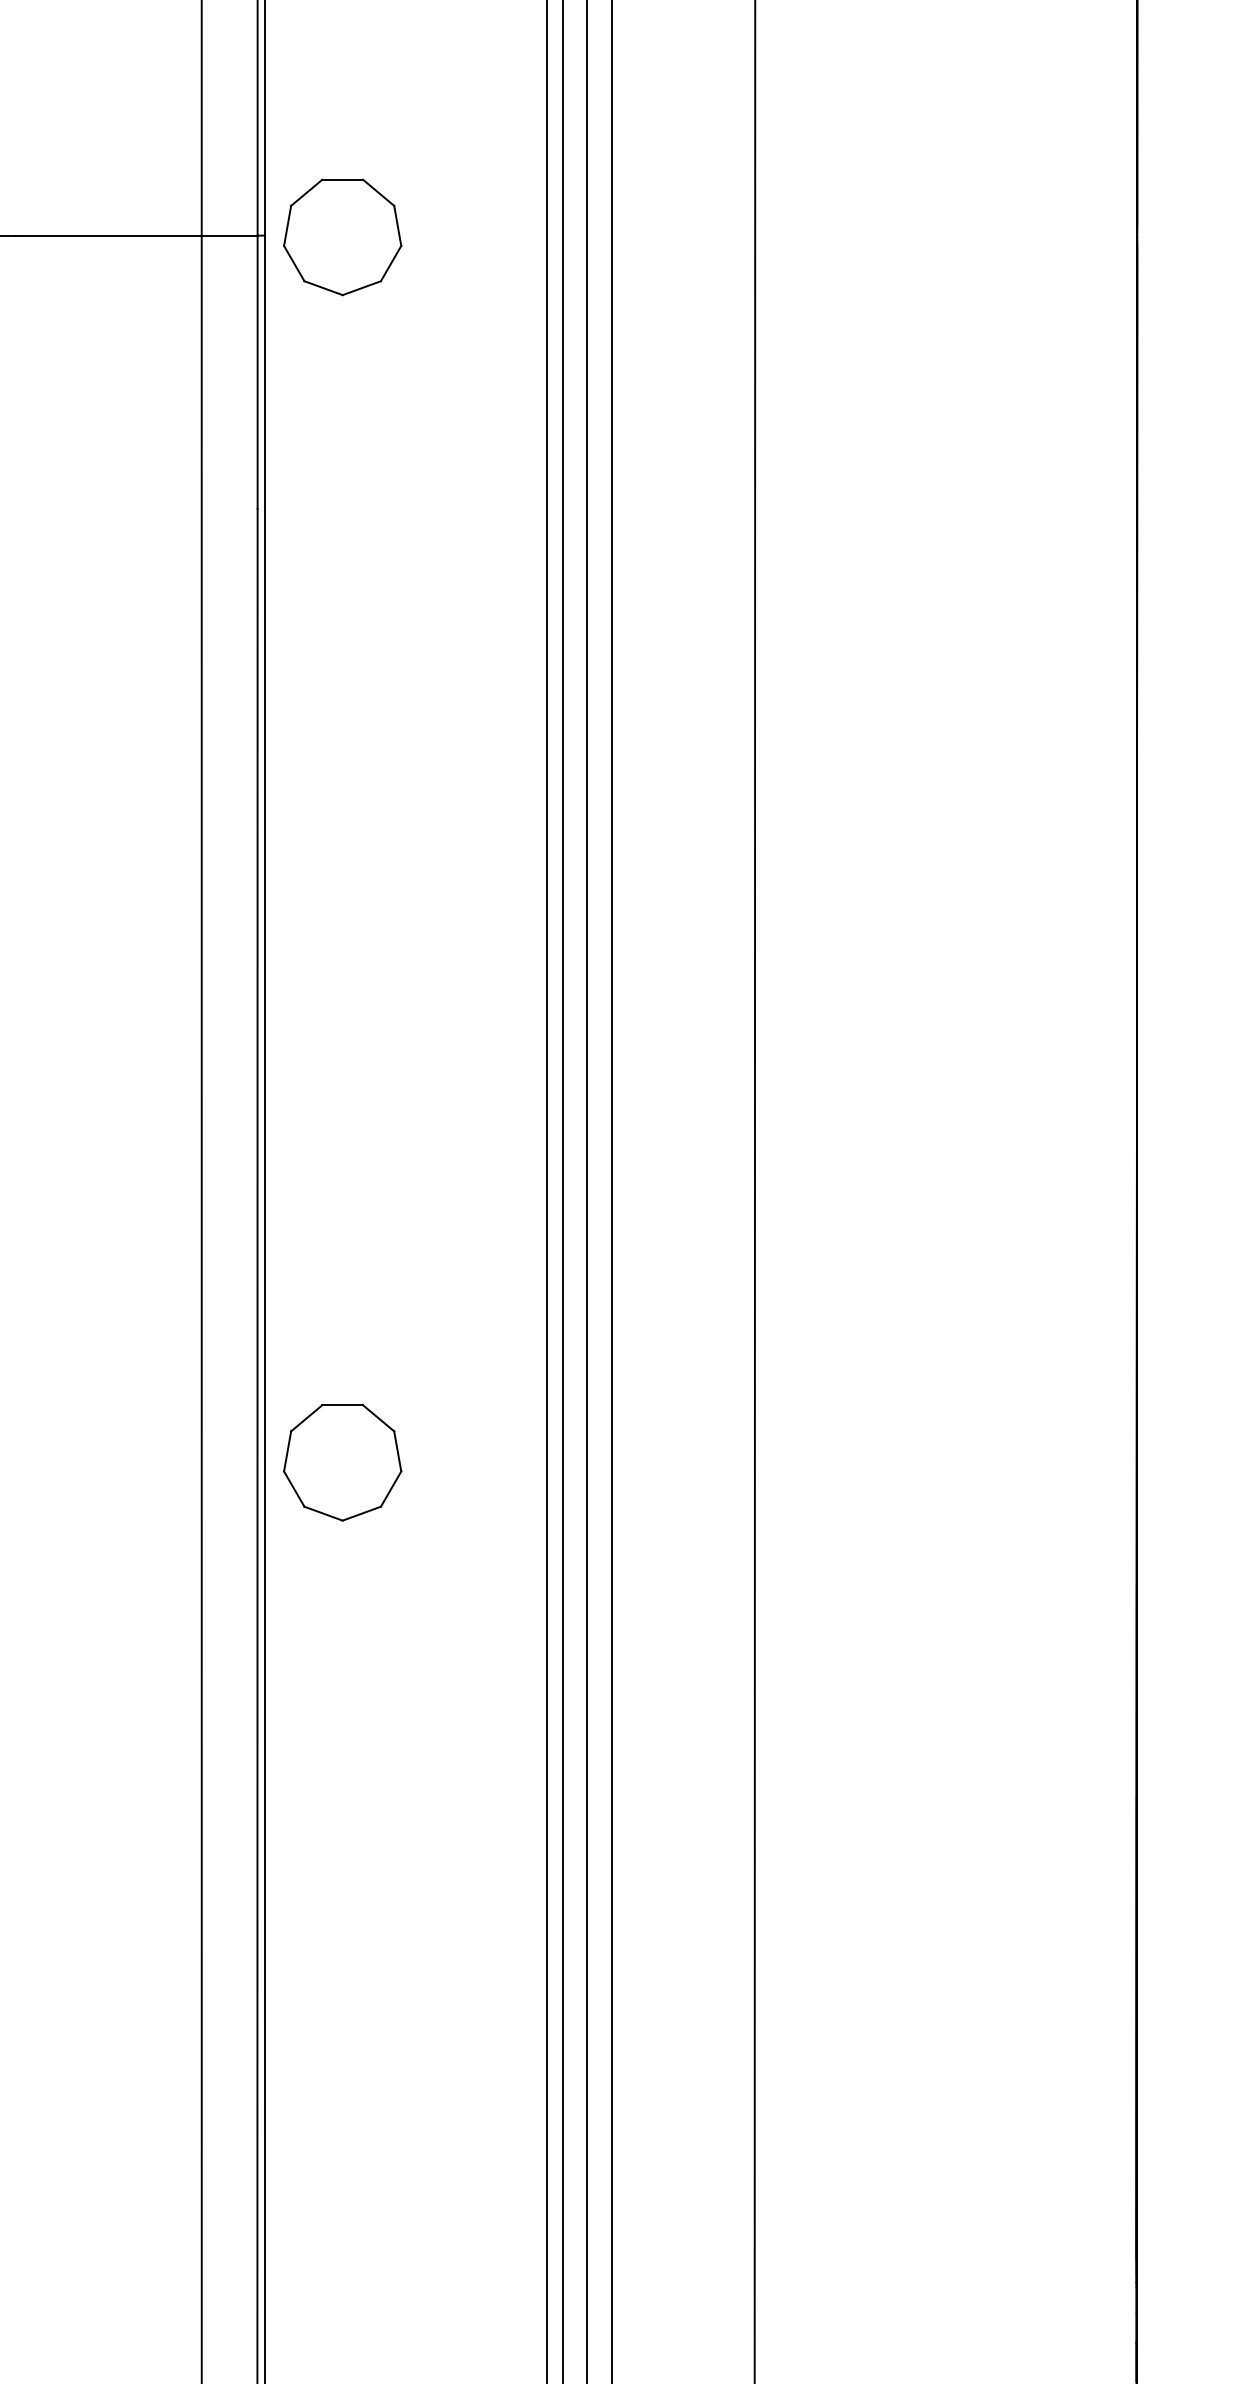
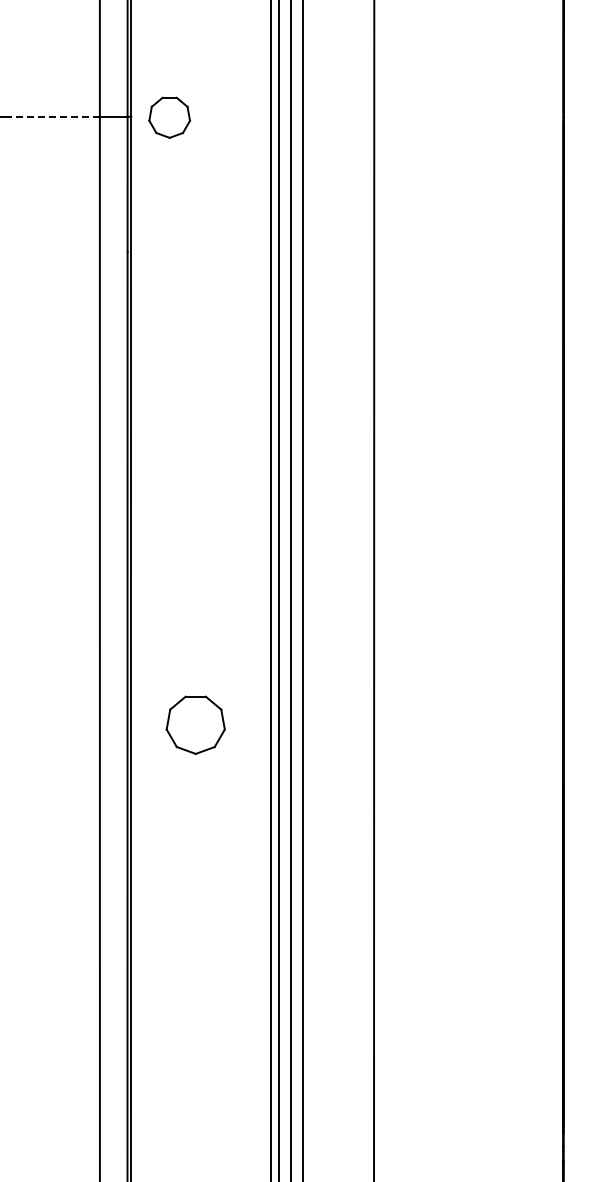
line: (108, 234) -> (53, 116), solid -> dashed
part: (342, 236) -> (169, 117), size x0.7
part: (342, 1461) -> (195, 724), moved

